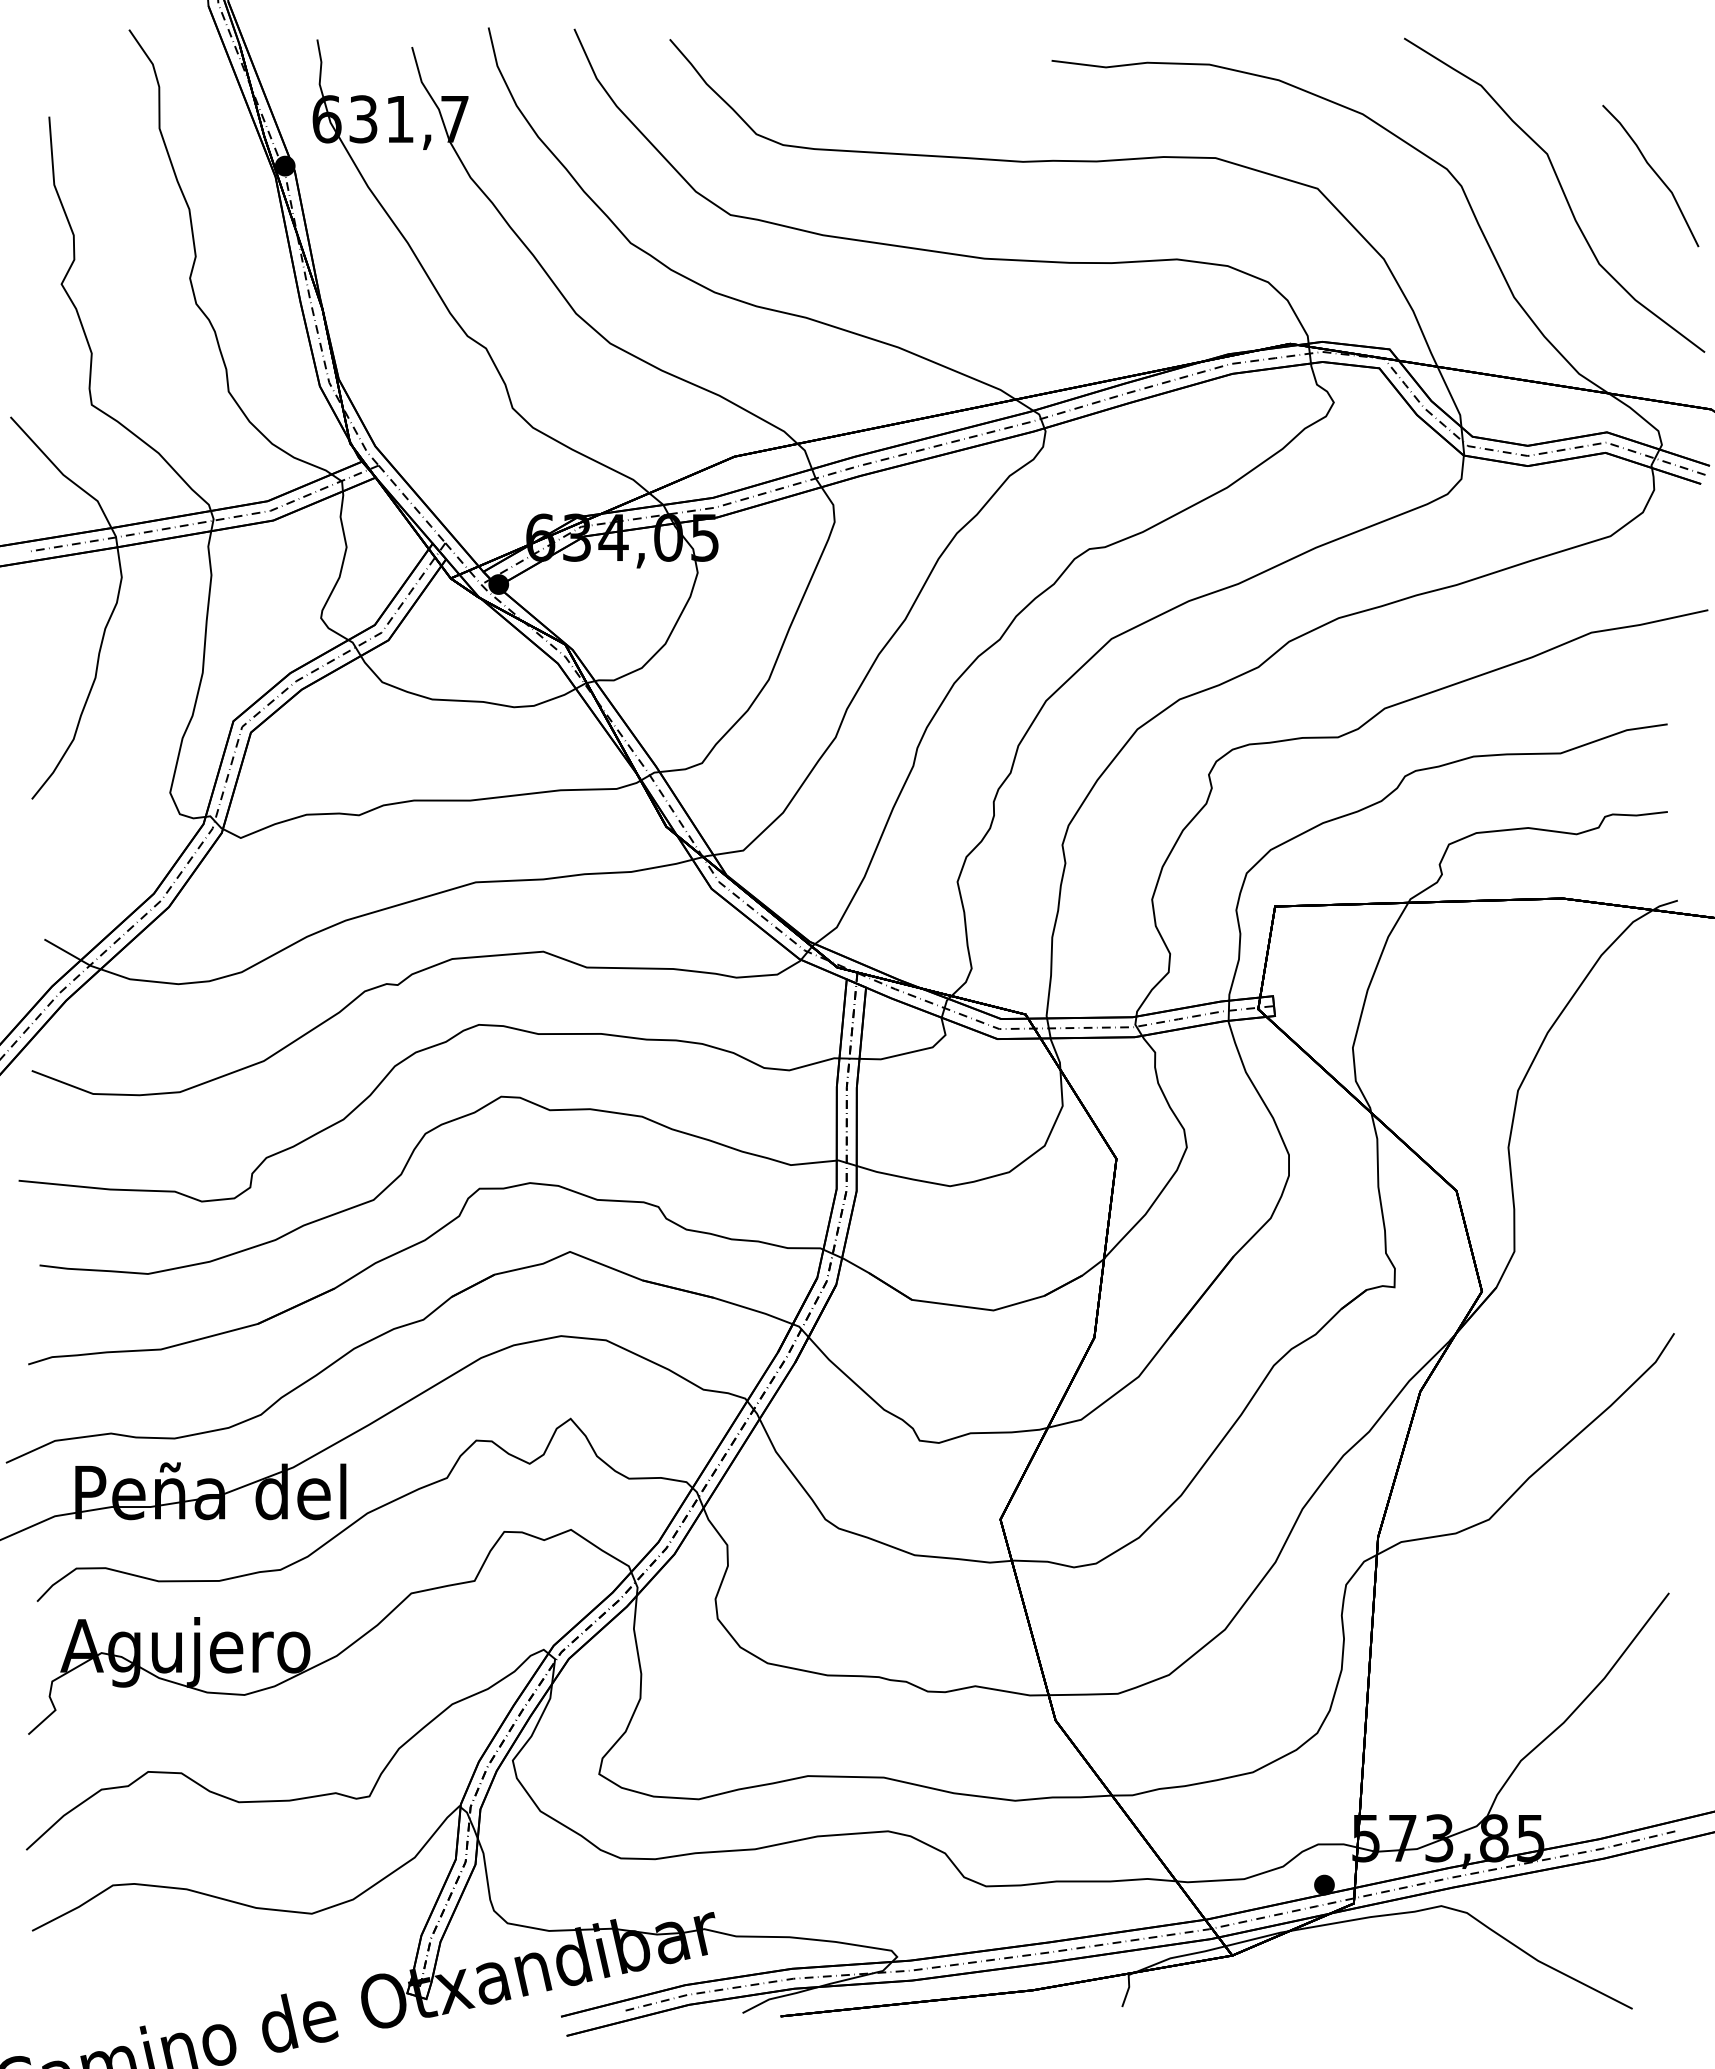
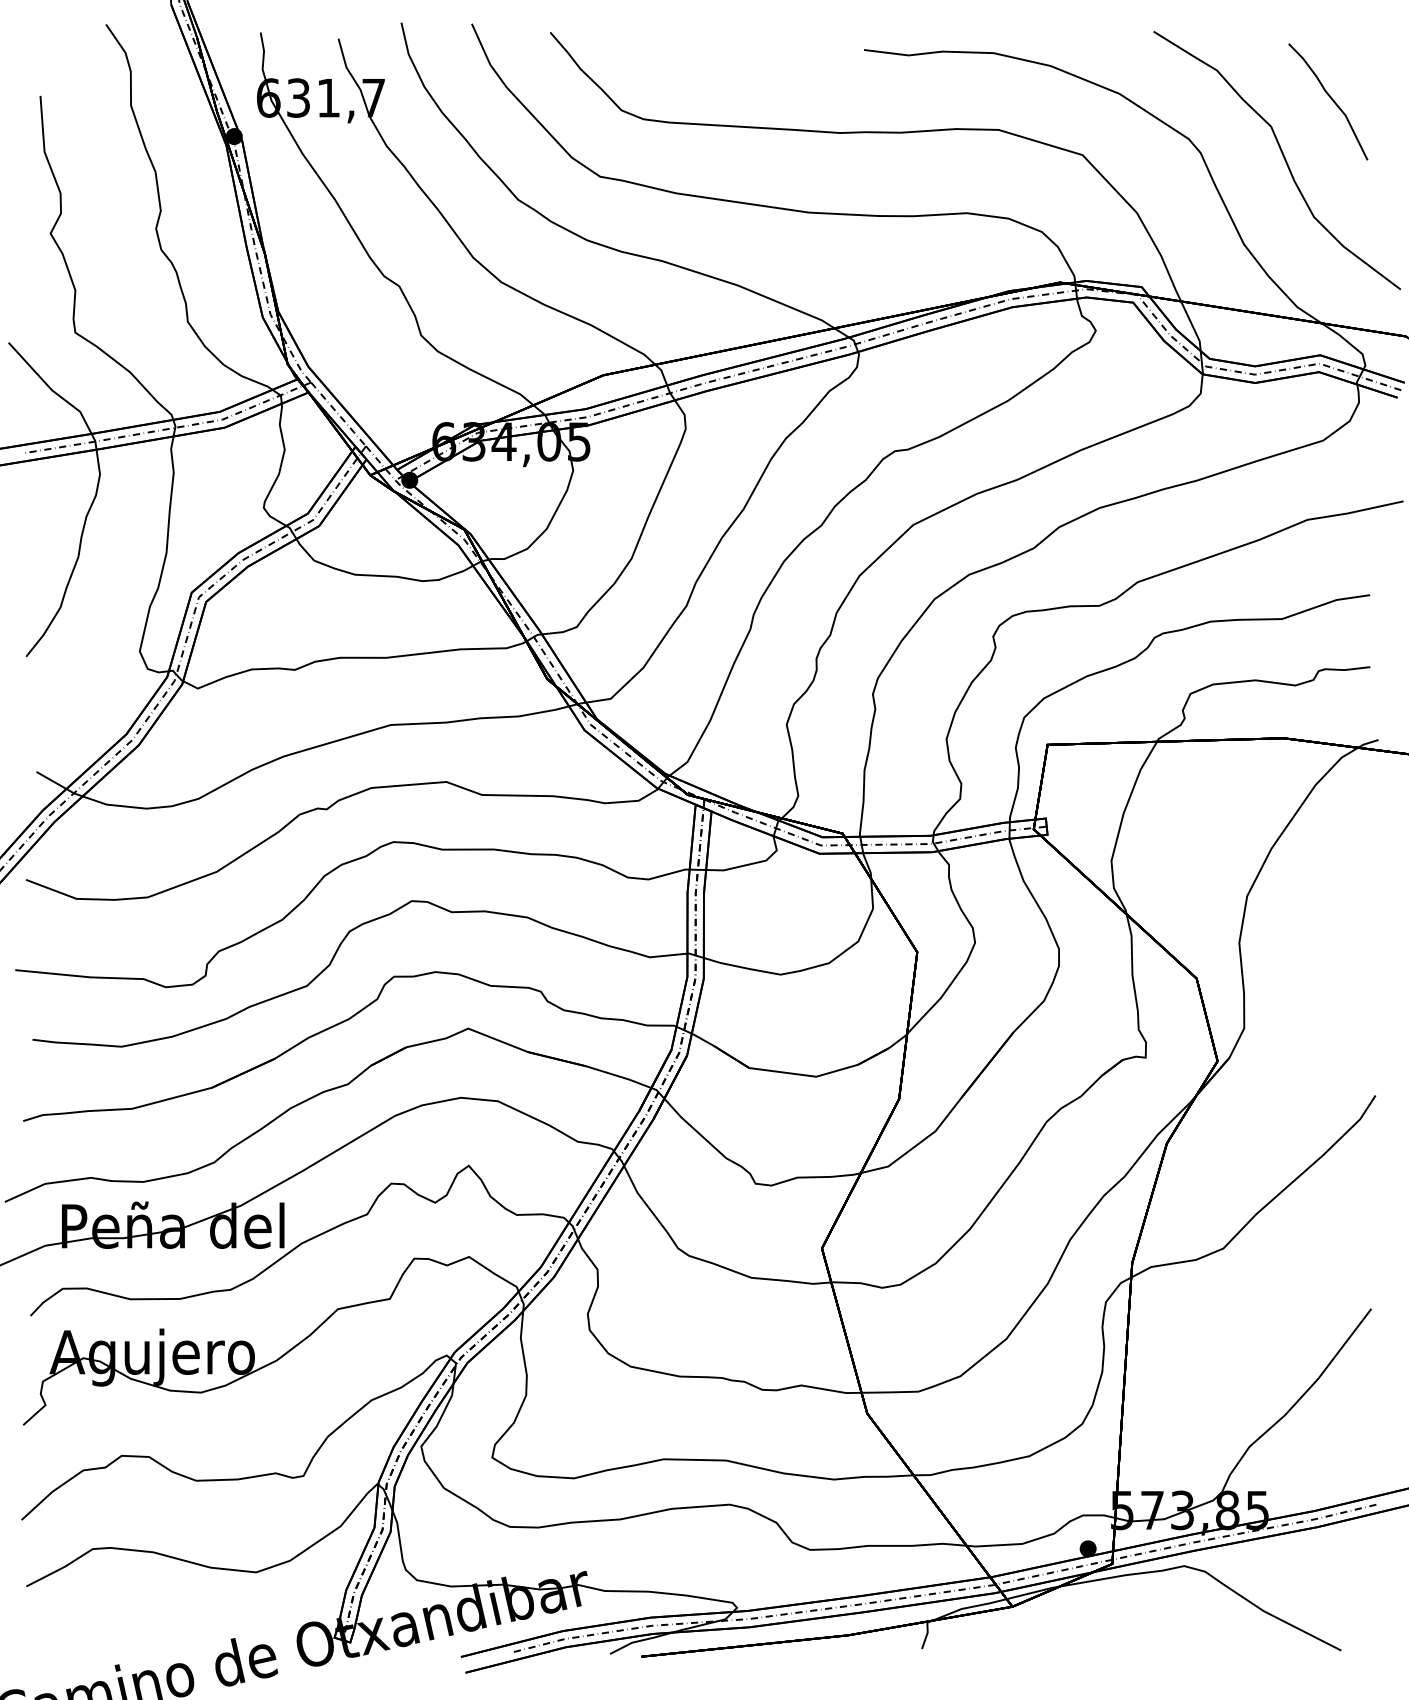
curve: (1654, 173) -> (1331, 99), moved

